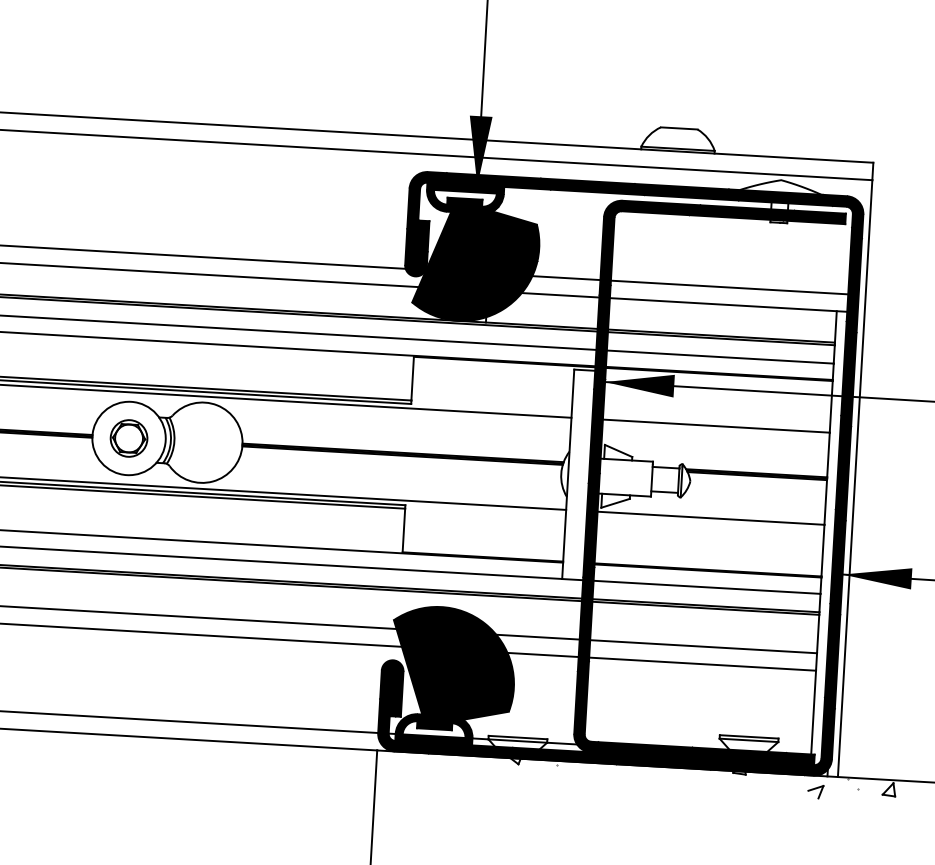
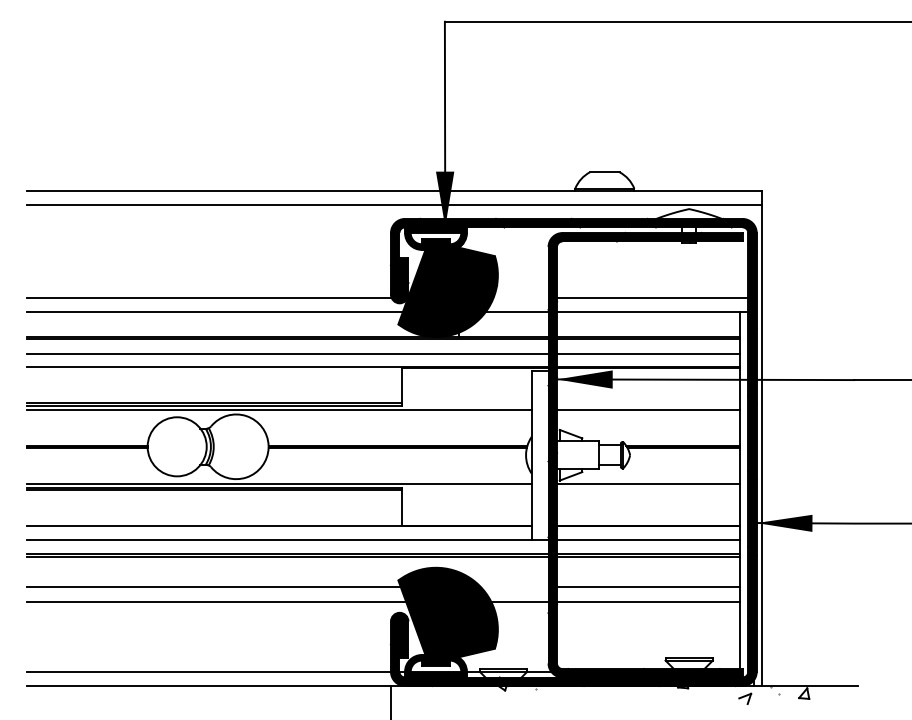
line: (565, 277) -> (520, 297), removed
part: (128, 438) -> (176, 446), removed
line: (537, 637) -> (514, 587), removed

